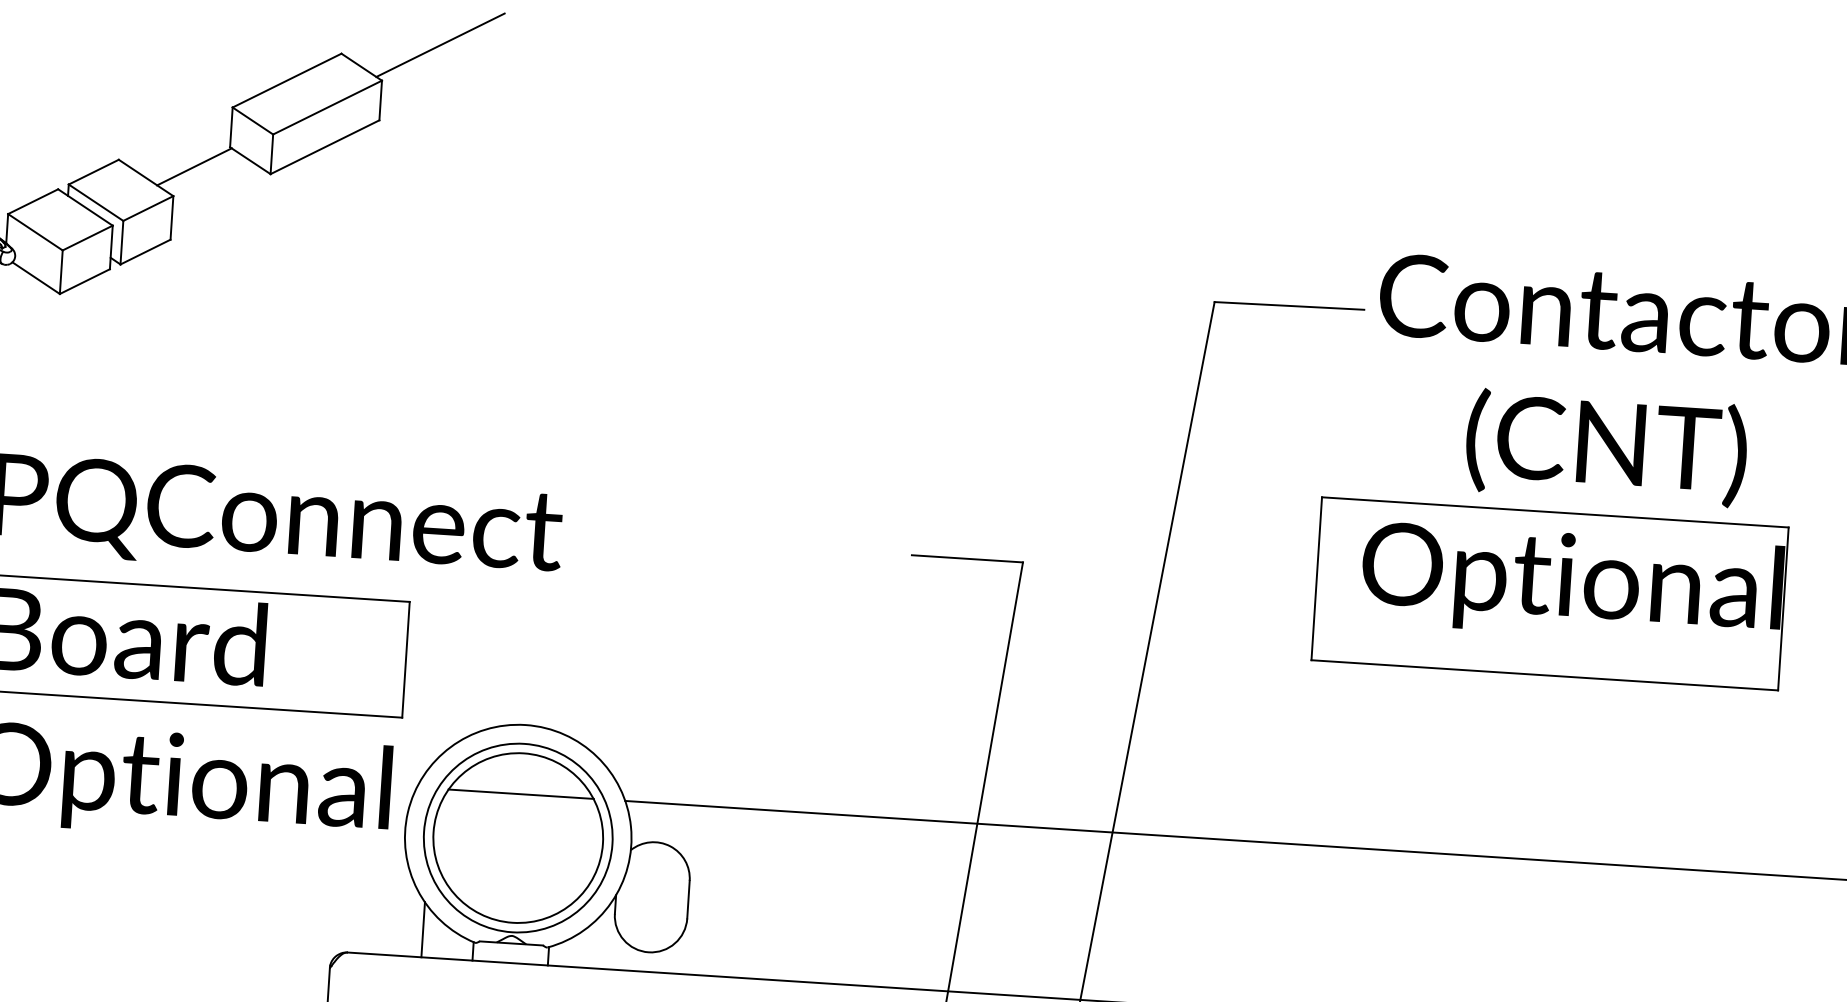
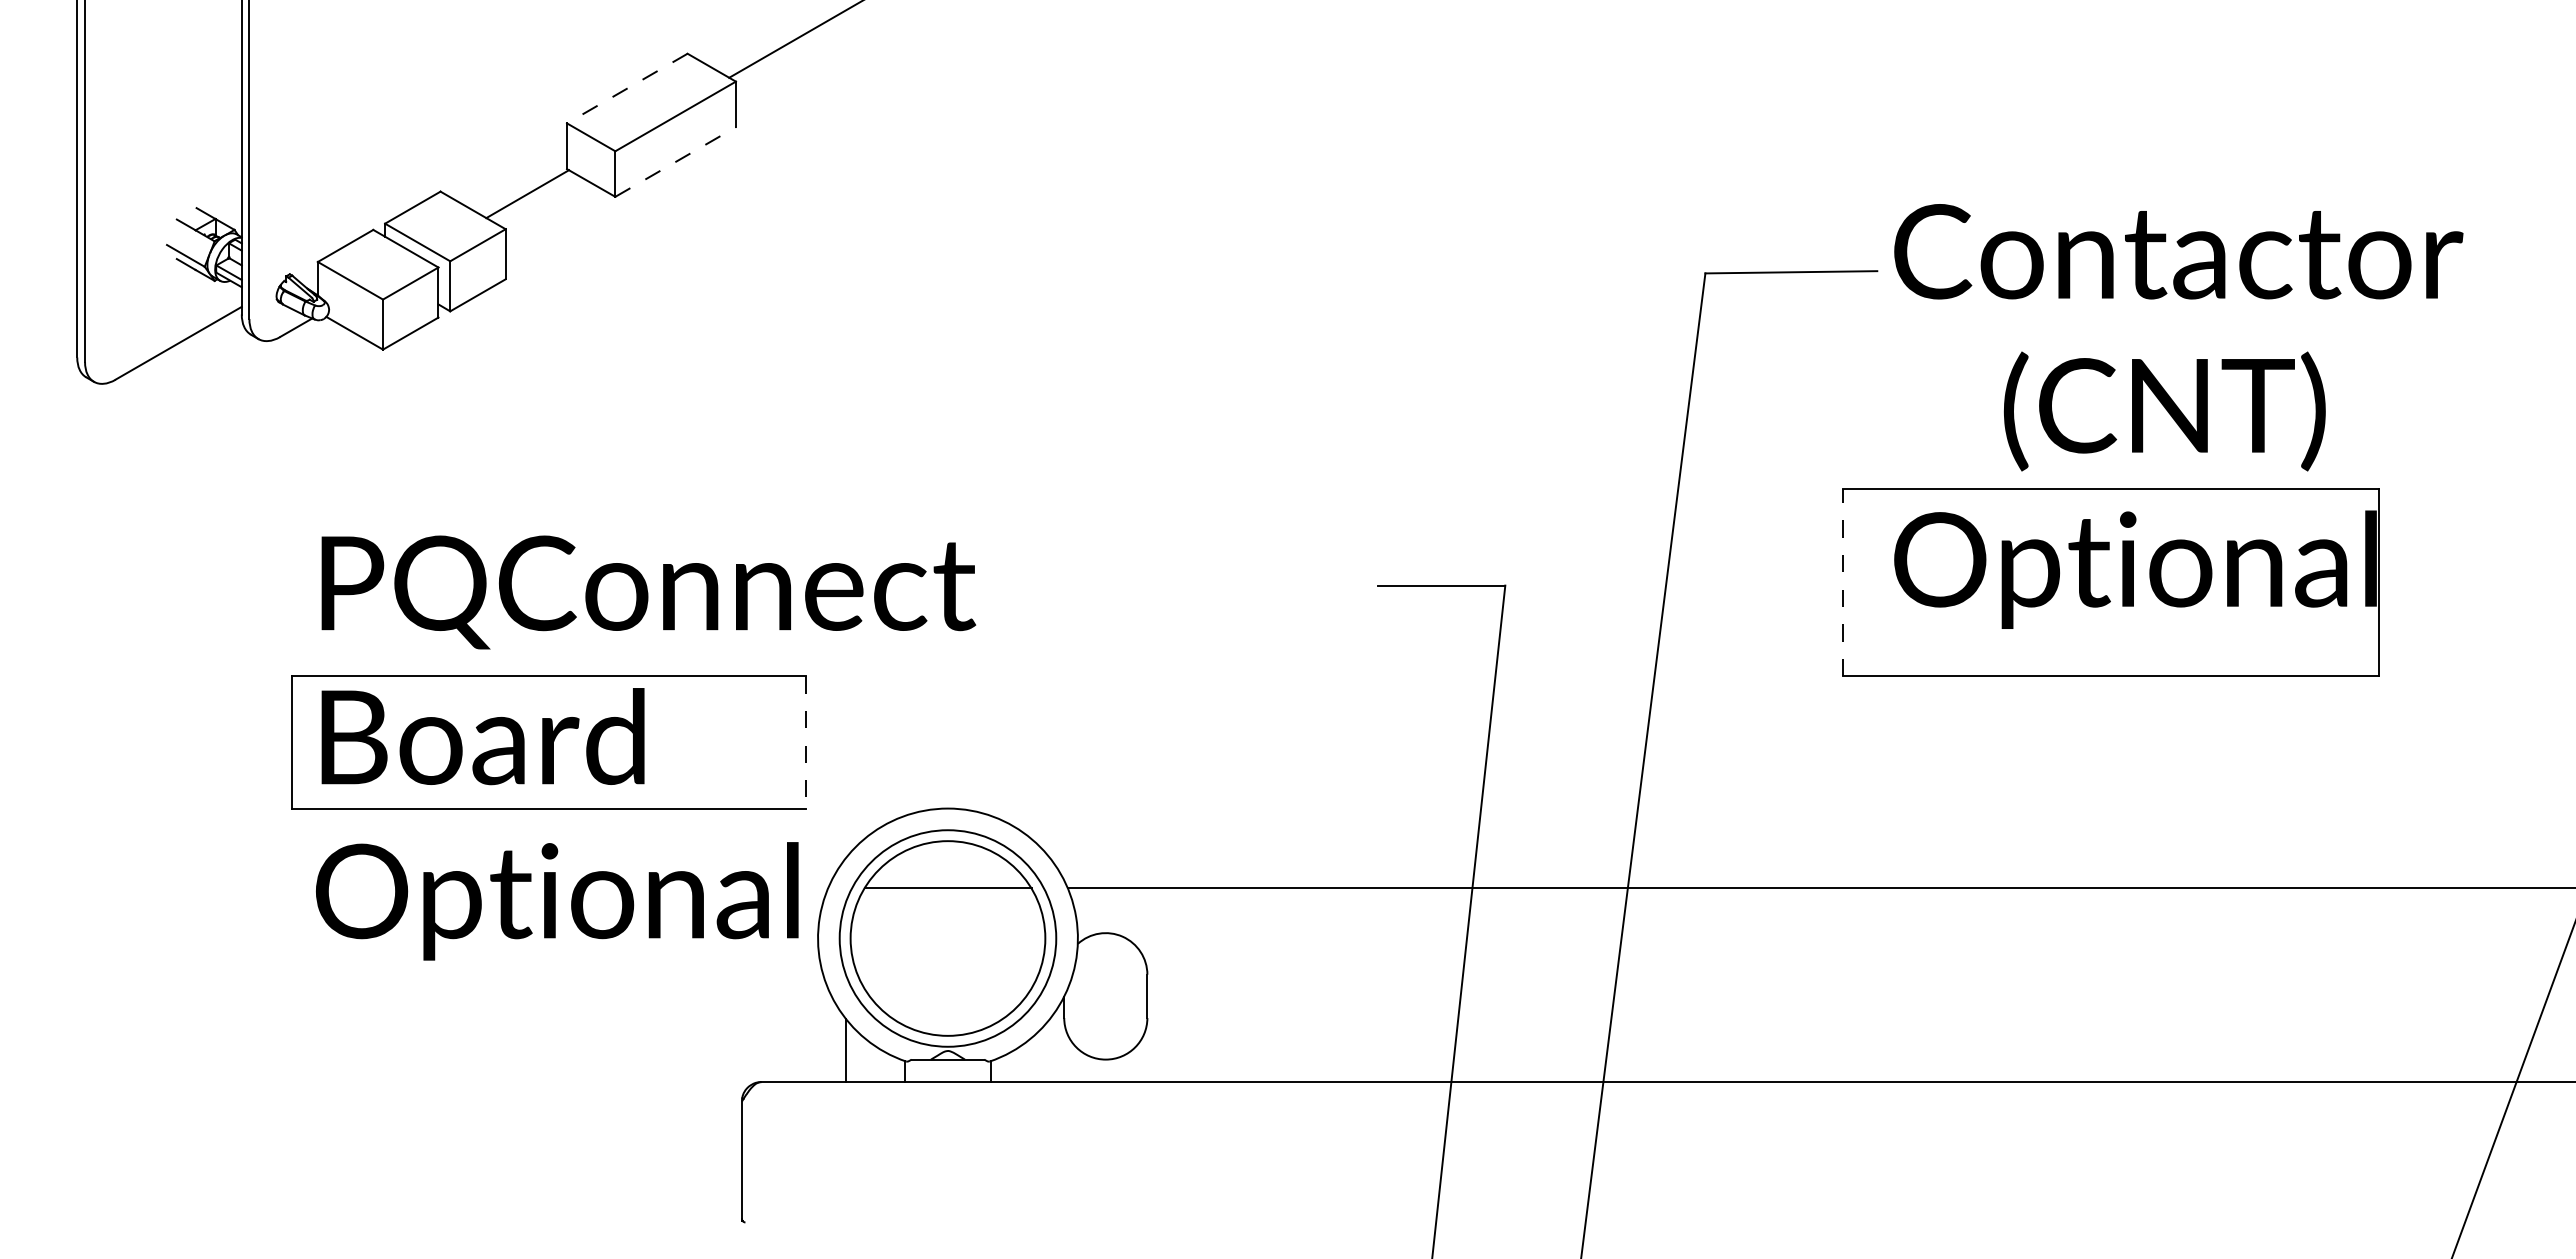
line: (287, 80) -> (627, 88), solid -> dashed
line: (324, 147) -> (675, 162), solid -> dashed
line: (1316, 578) -> (1842, 582), solid -> dashed
line: (406, 659) -> (806, 742), solid -> dashed

